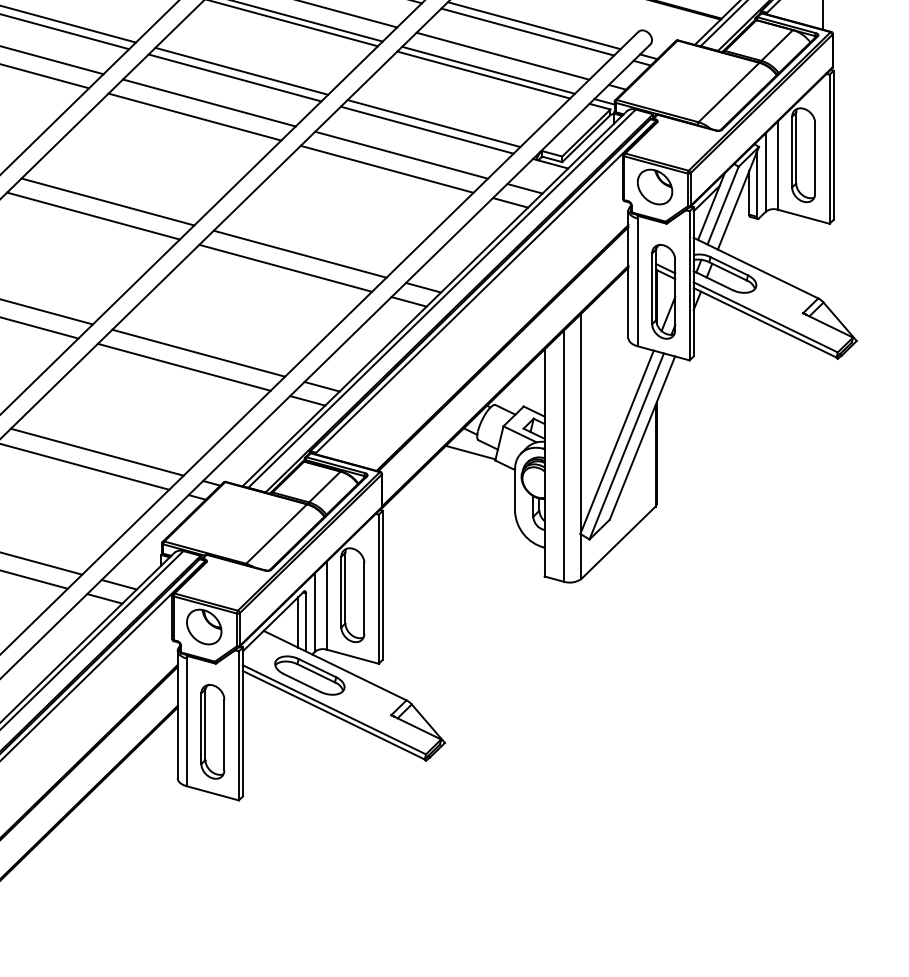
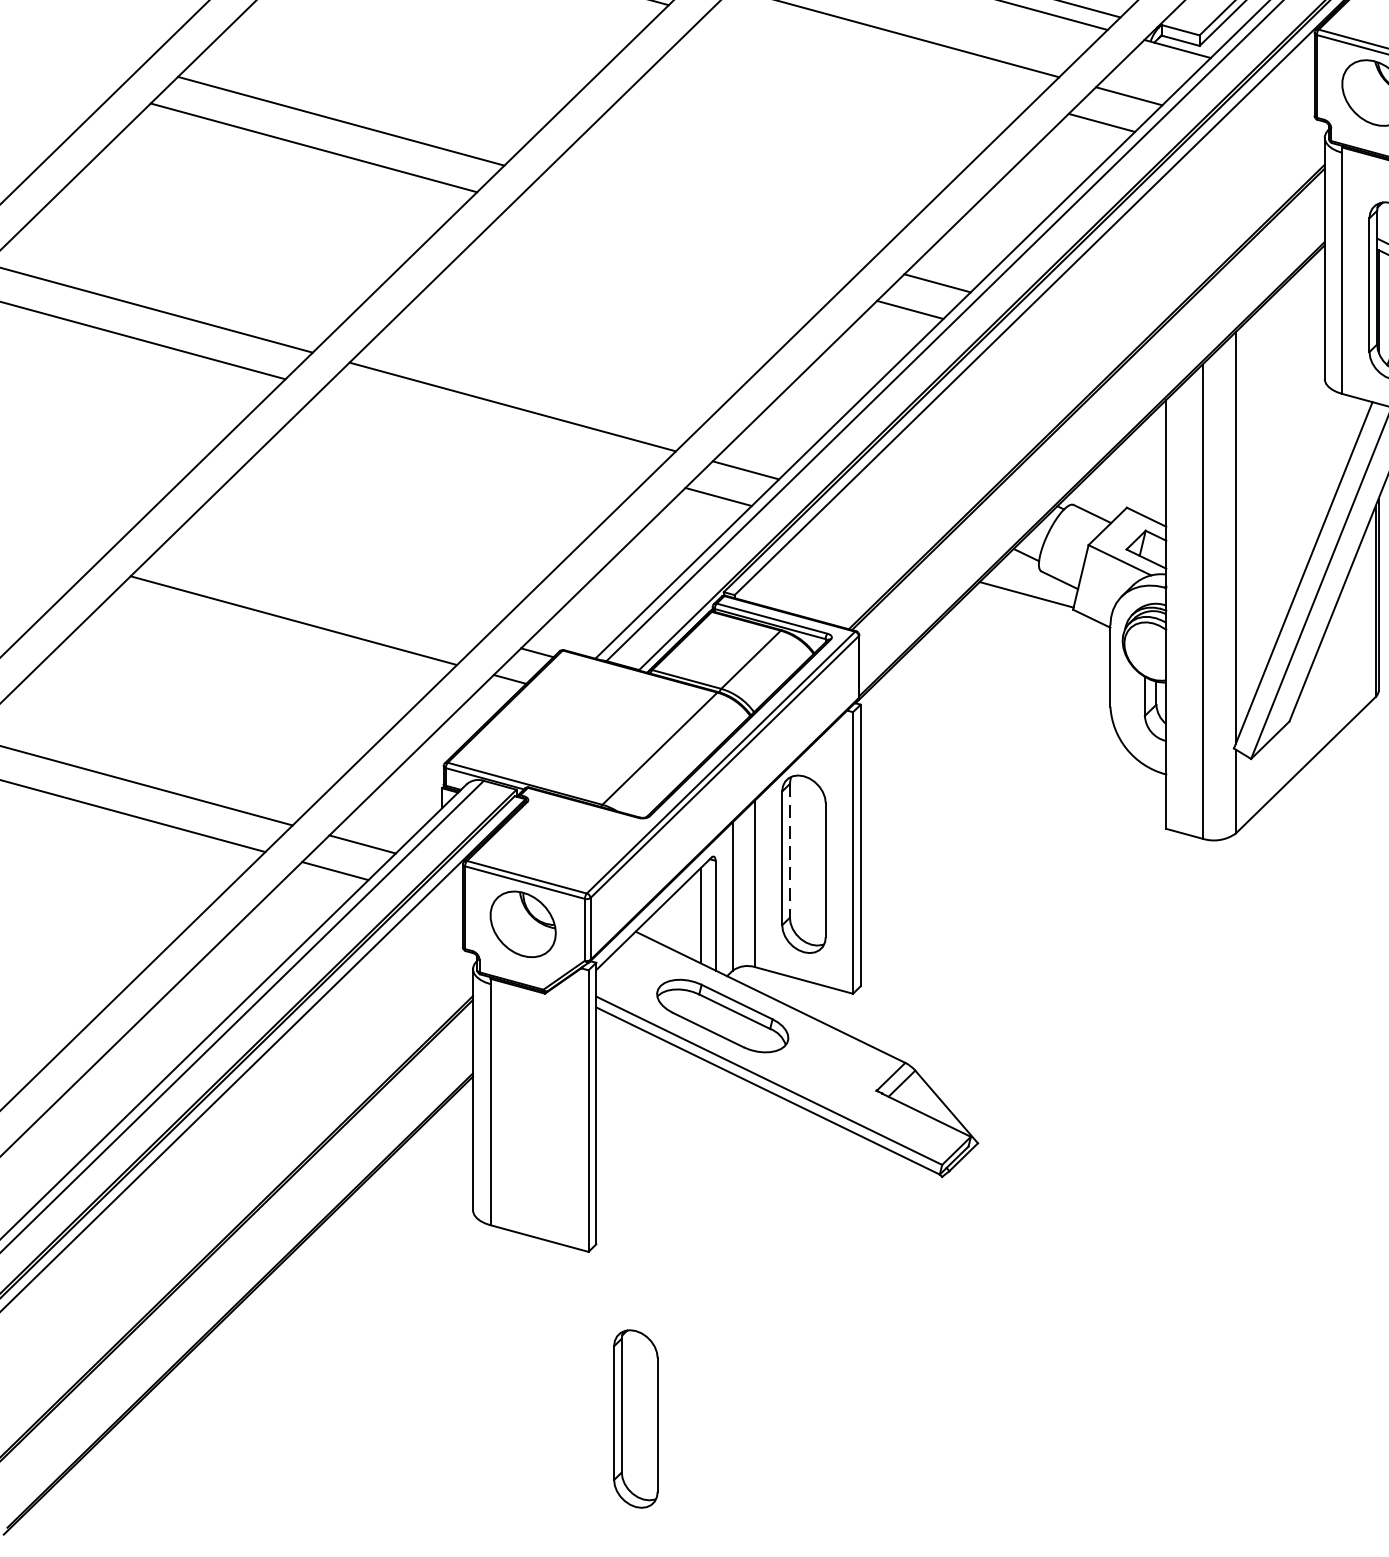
line: (386, 168) -> (867, 57), removed
line: (299, 253) -> (703, 218), removed
line: (285, 267) -> (676, 245), removed
line: (183, 366) -> (483, 432), removed
line: (96, 451) -> (319, 592), removed
line: (345, 588) -> (790, 851), solid -> dashed
part: (212, 731) -> (635, 1418), moved

